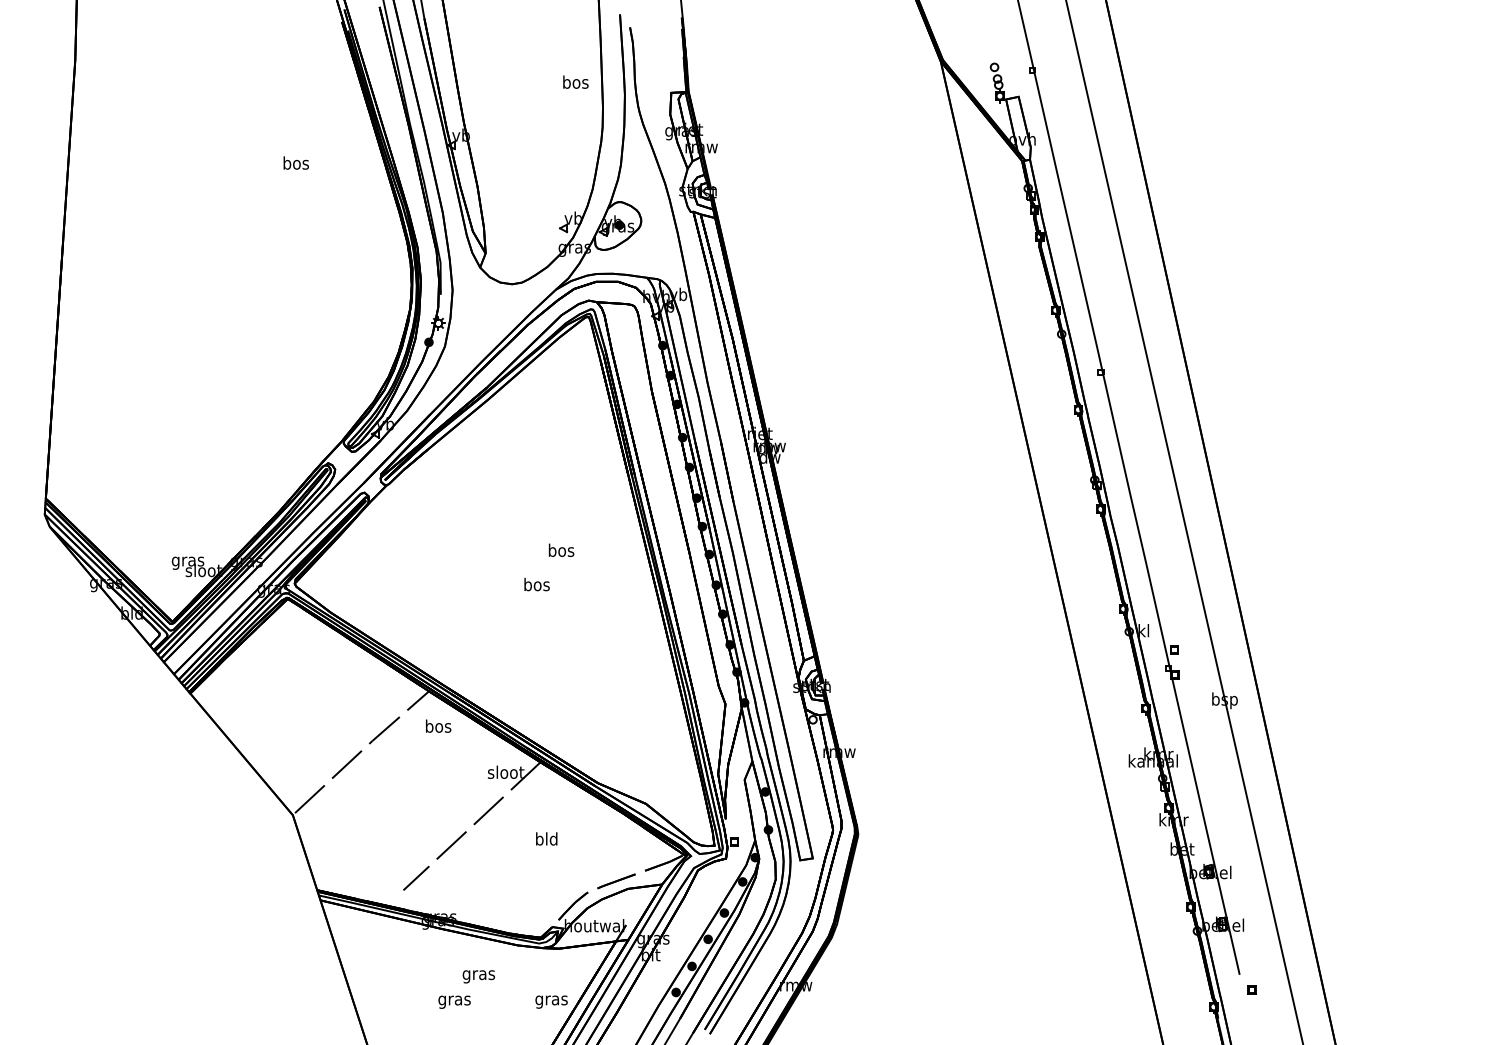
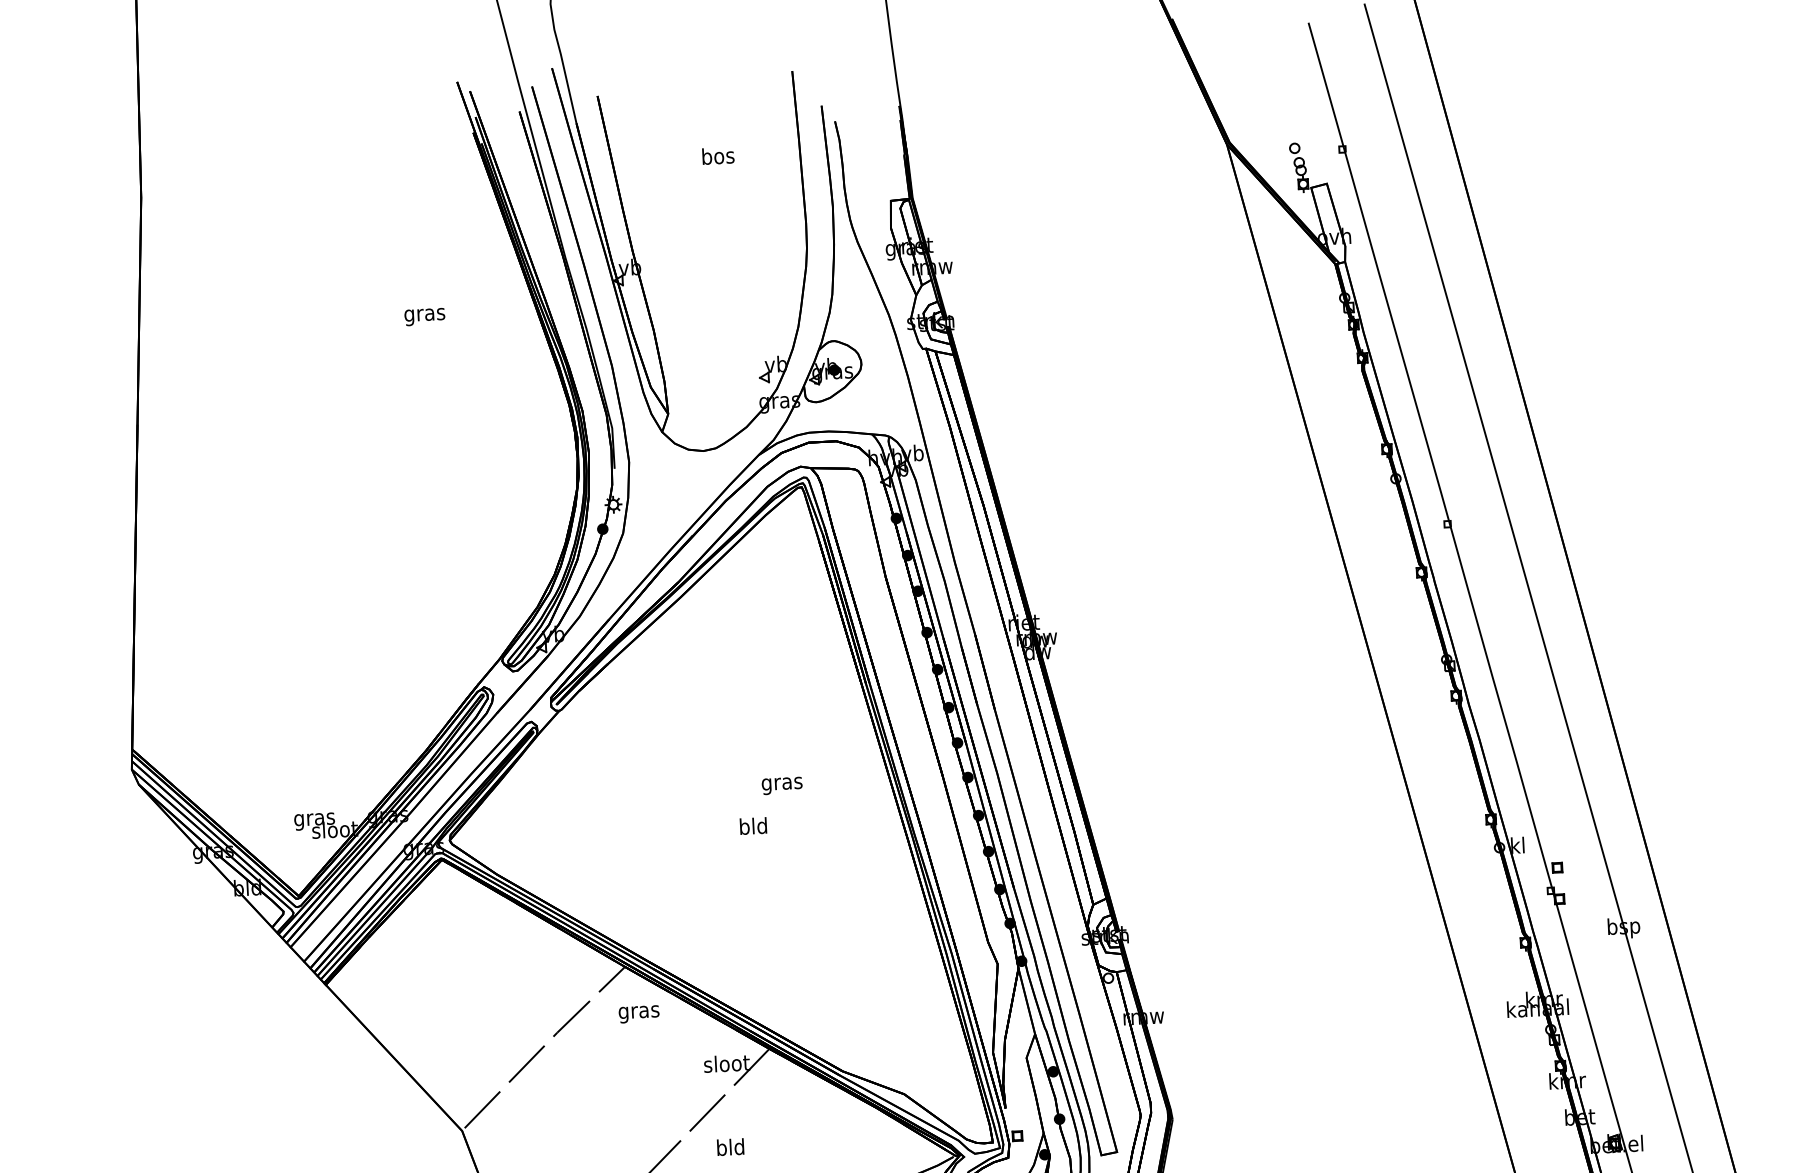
text: (575, 81) -> (717, 155), moved
text: (295, 164) -> (424, 314), bos -> gras
text: (561, 551) -> (782, 783), bos -> gras
text: (536, 584) -> (753, 826), bos -> bld
text: (438, 727) -> (639, 1011), bos -> gras
text: (546, 838) -> (730, 1146), moved

